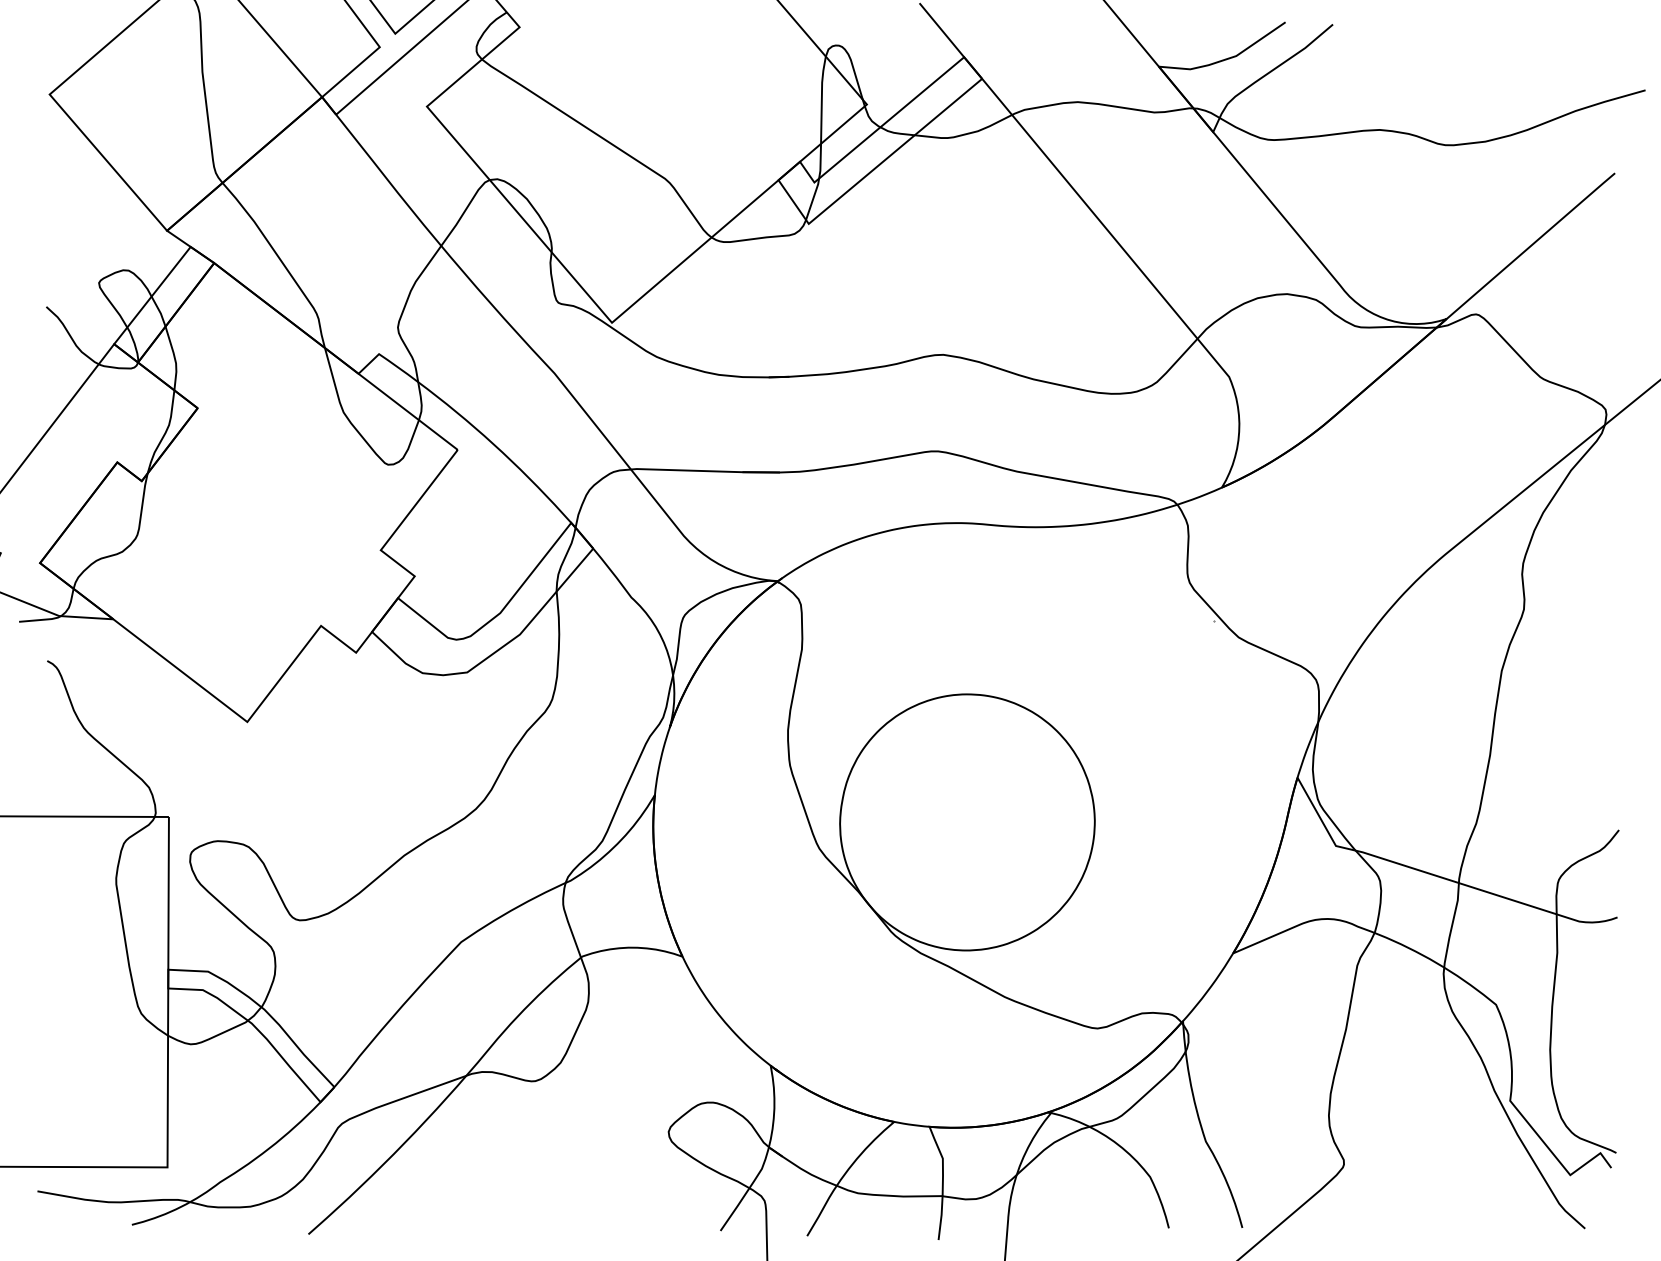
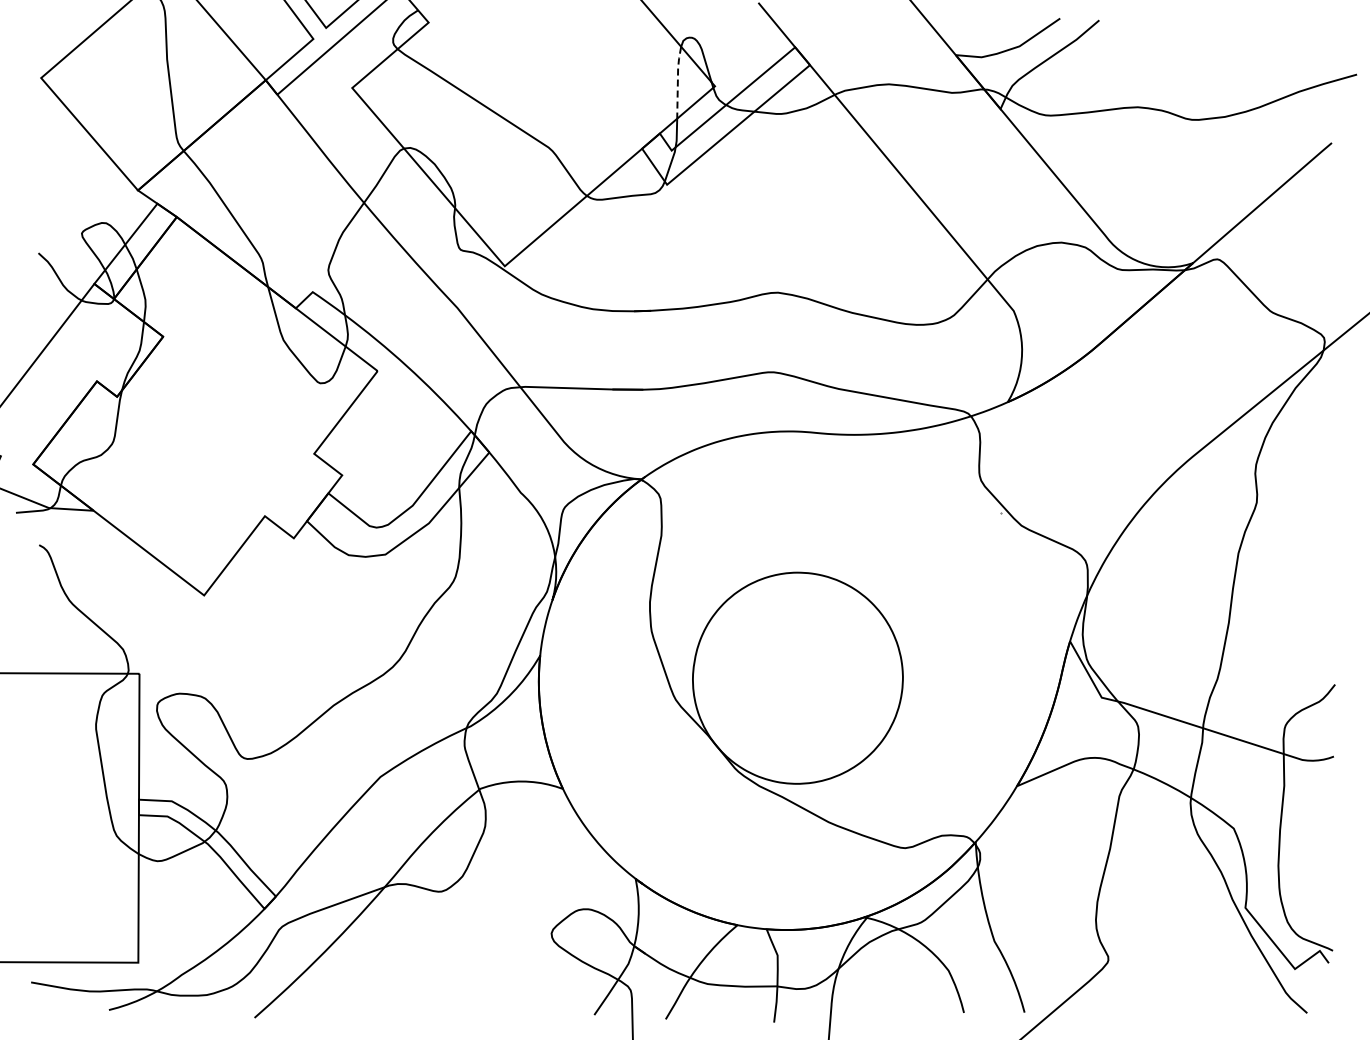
line: (821, 99) -> (677, 82), solid -> dashed

